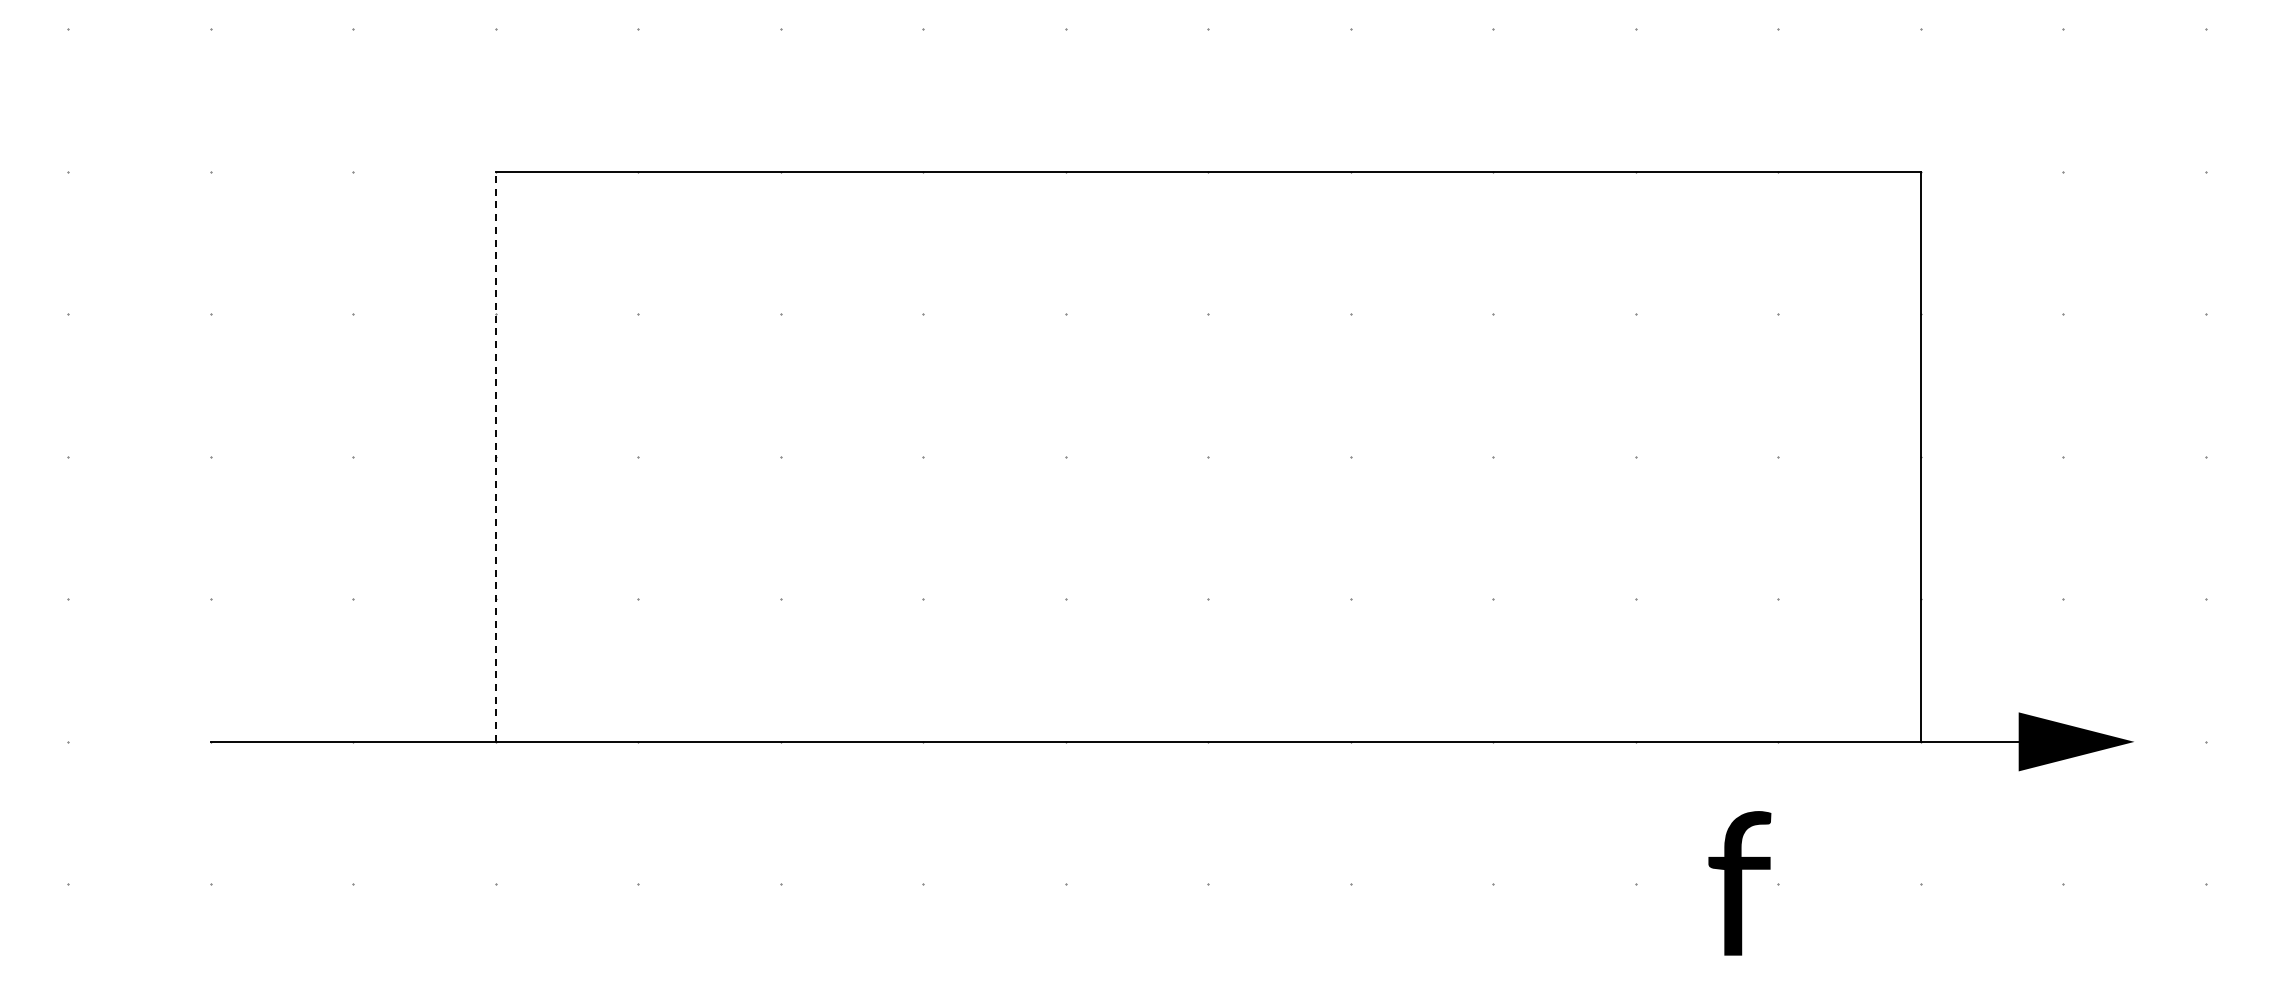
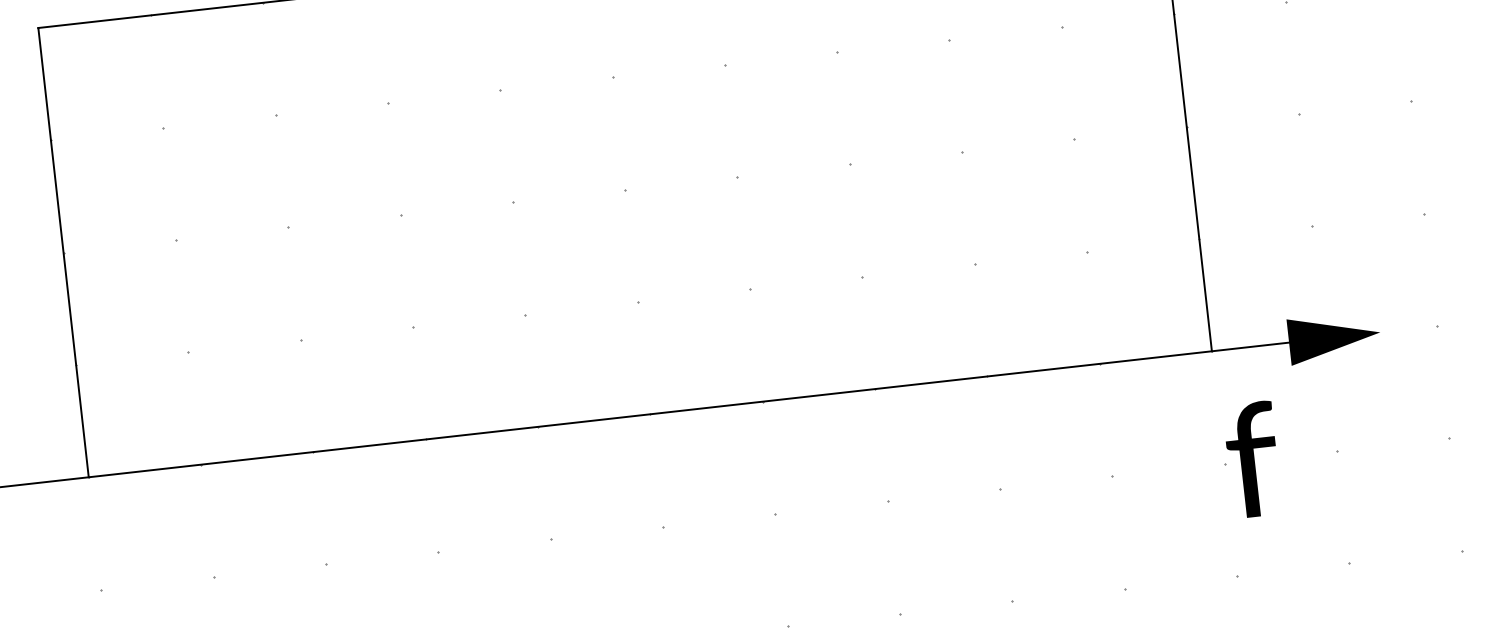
line: (495, 456) -> (63, 252), dashed -> solid
text: (1739, 883) -> (1252, 459), moved

